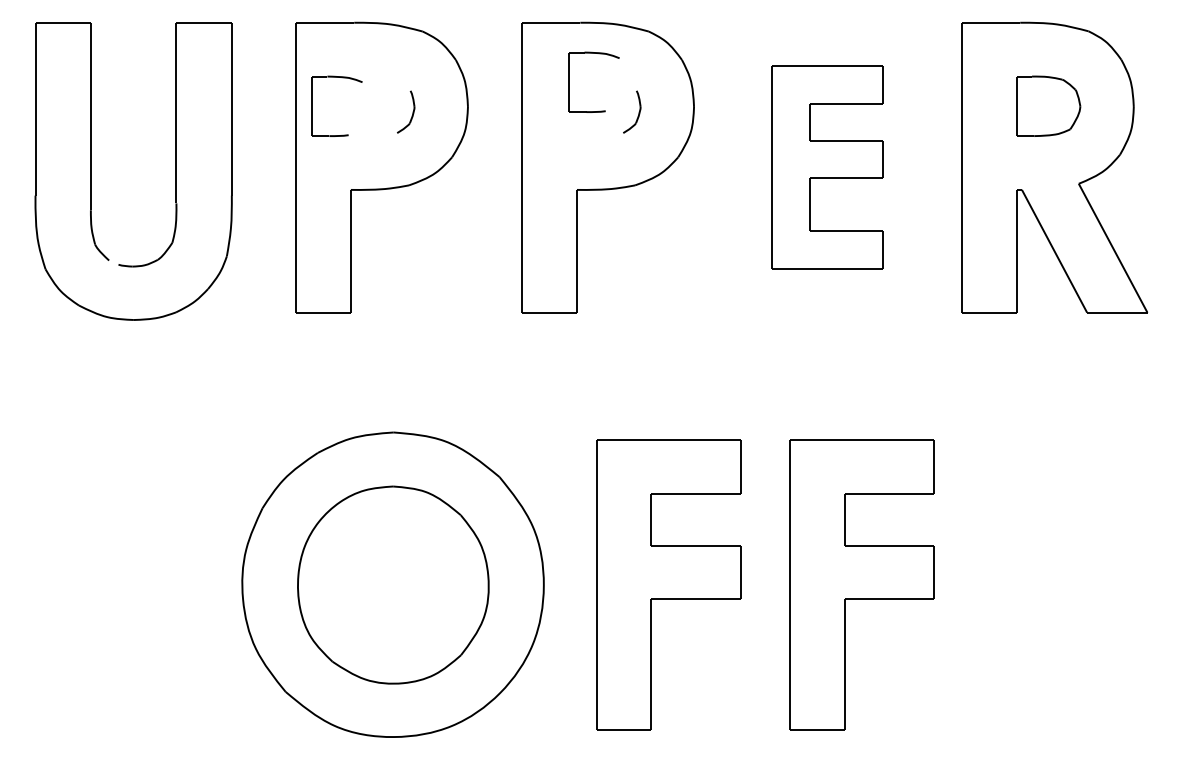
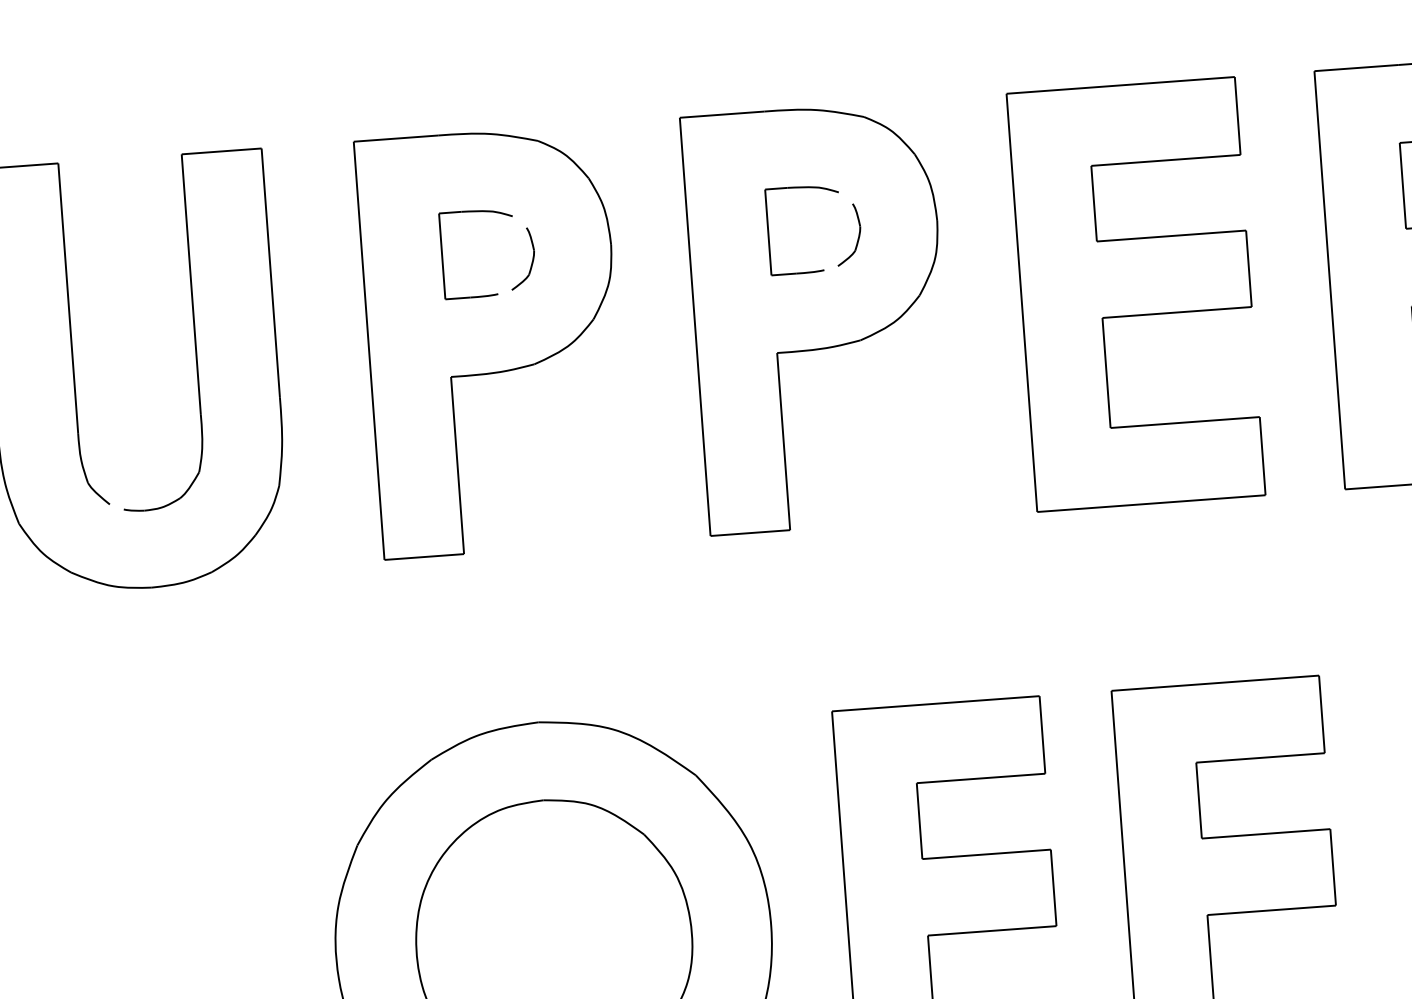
part: (569, 81) -> (769, 231), moved
part: (312, 105) -> (443, 255), moved
part: (827, 167) -> (1136, 294), size x1.43

